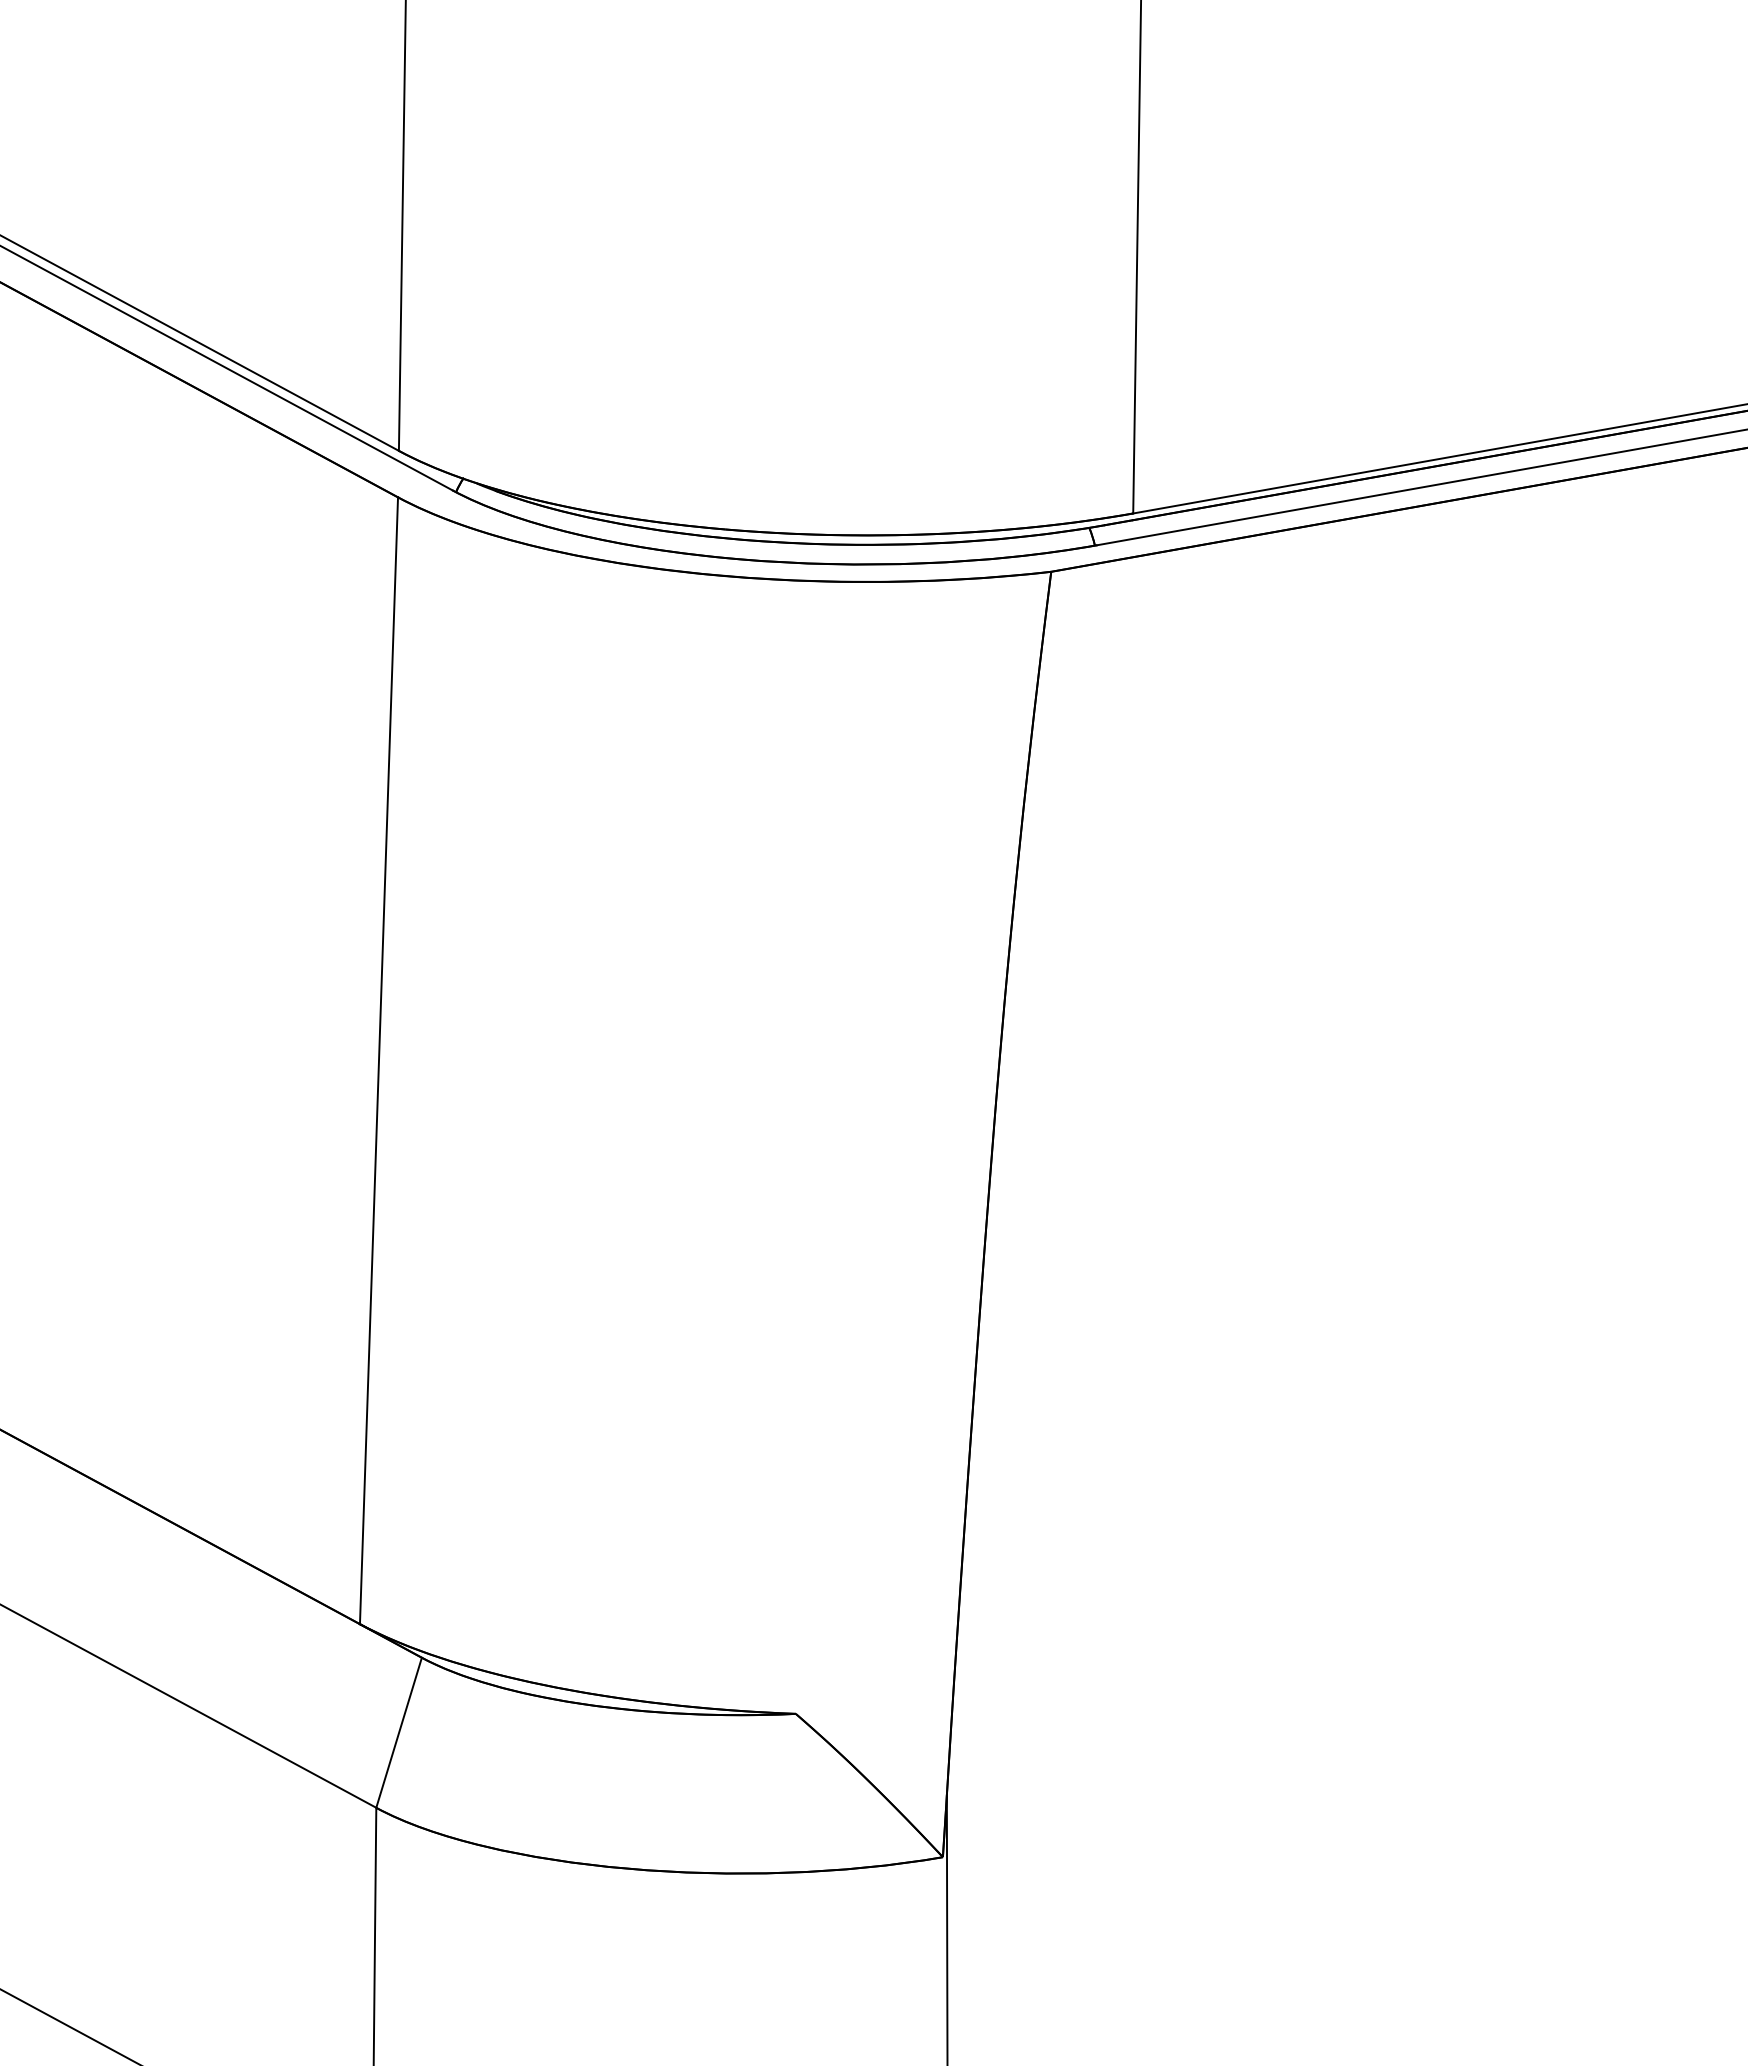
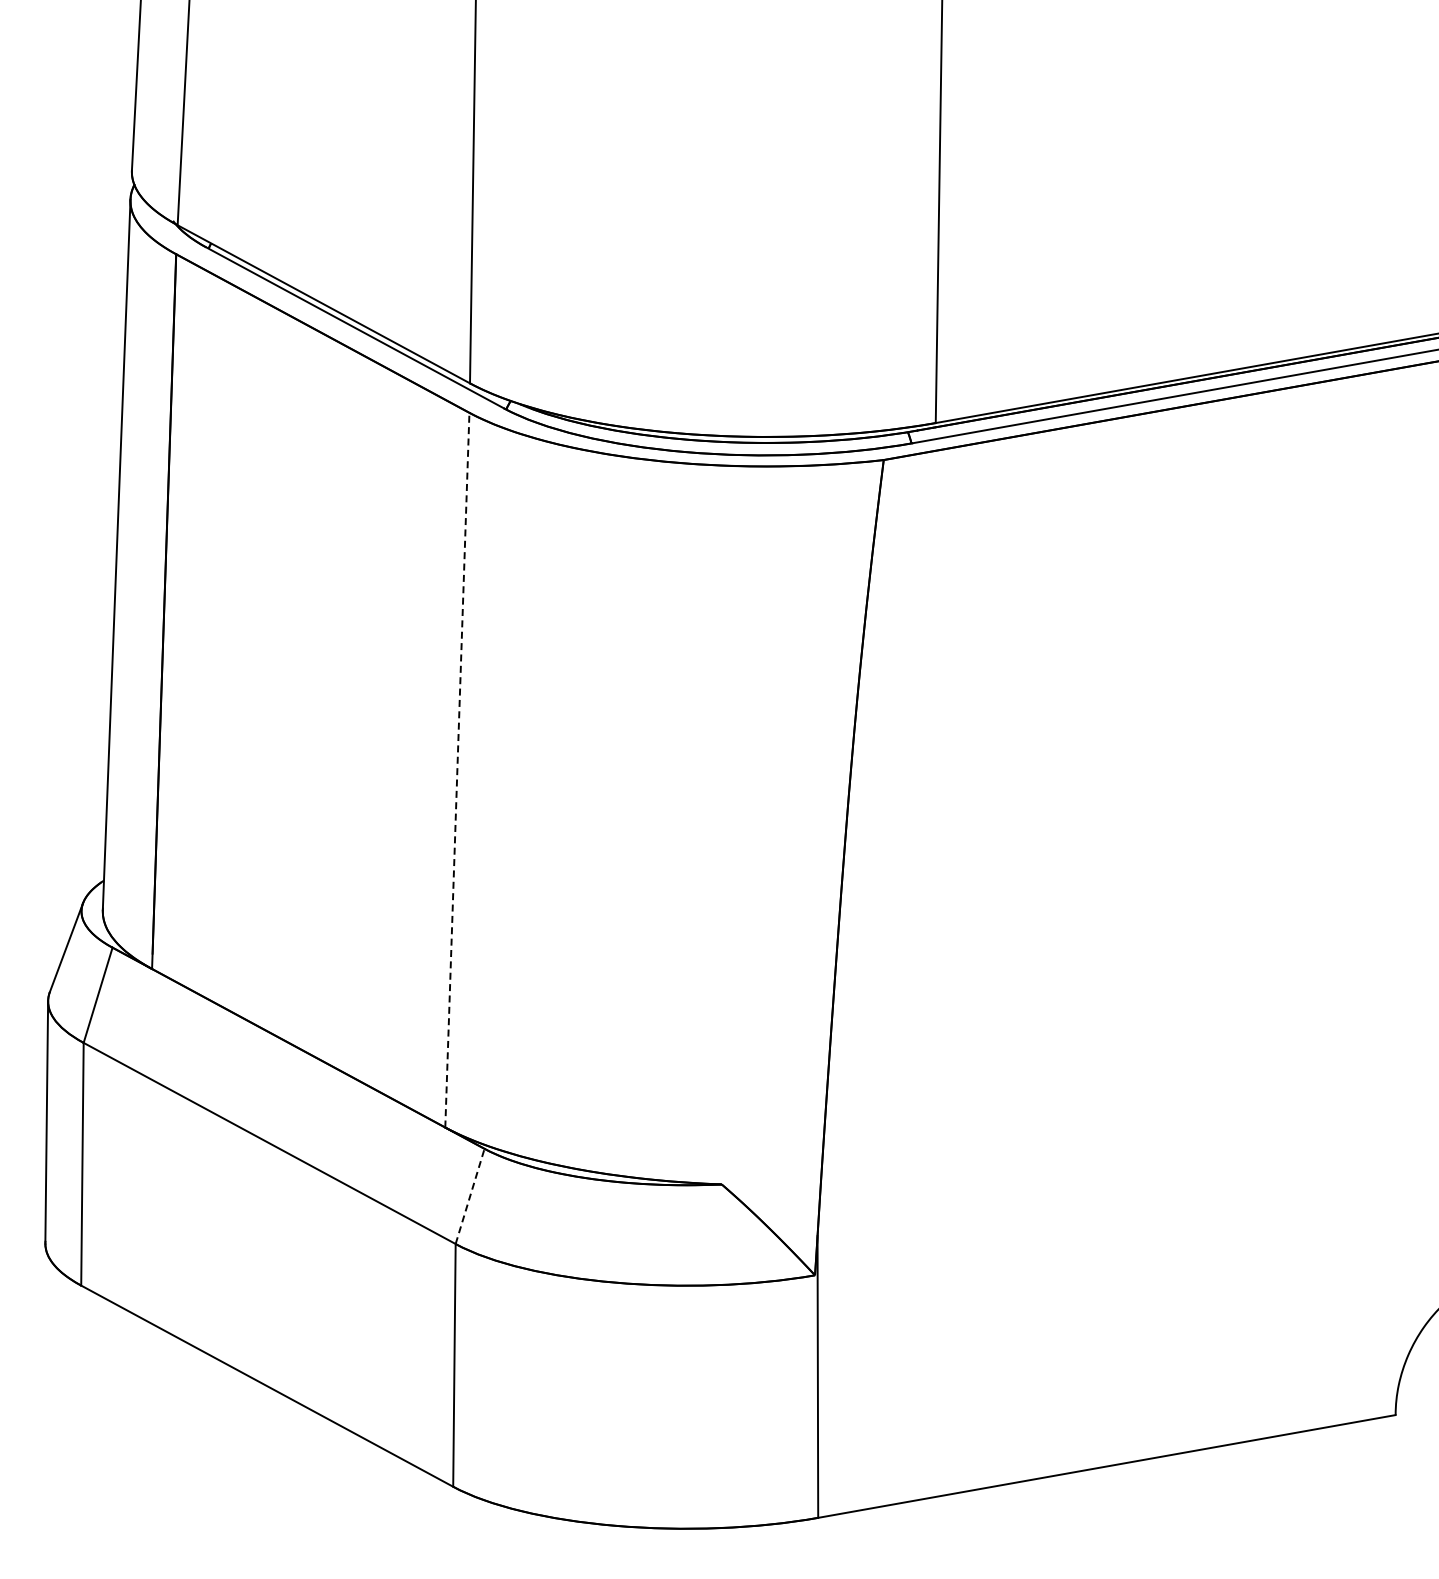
line: (379, 1061) -> (457, 770), solid -> dashed
line: (399, 1732) -> (470, 1196), solid -> dashed

